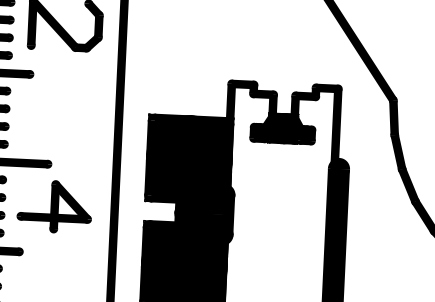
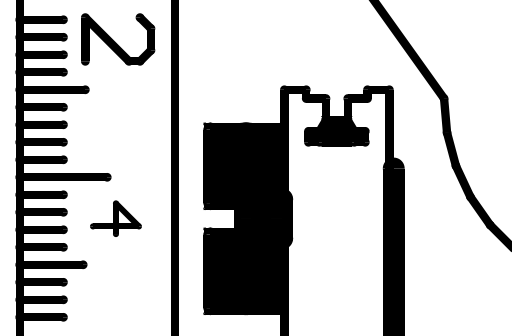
part: (54, 206) -> (115, 218), size x0.7

